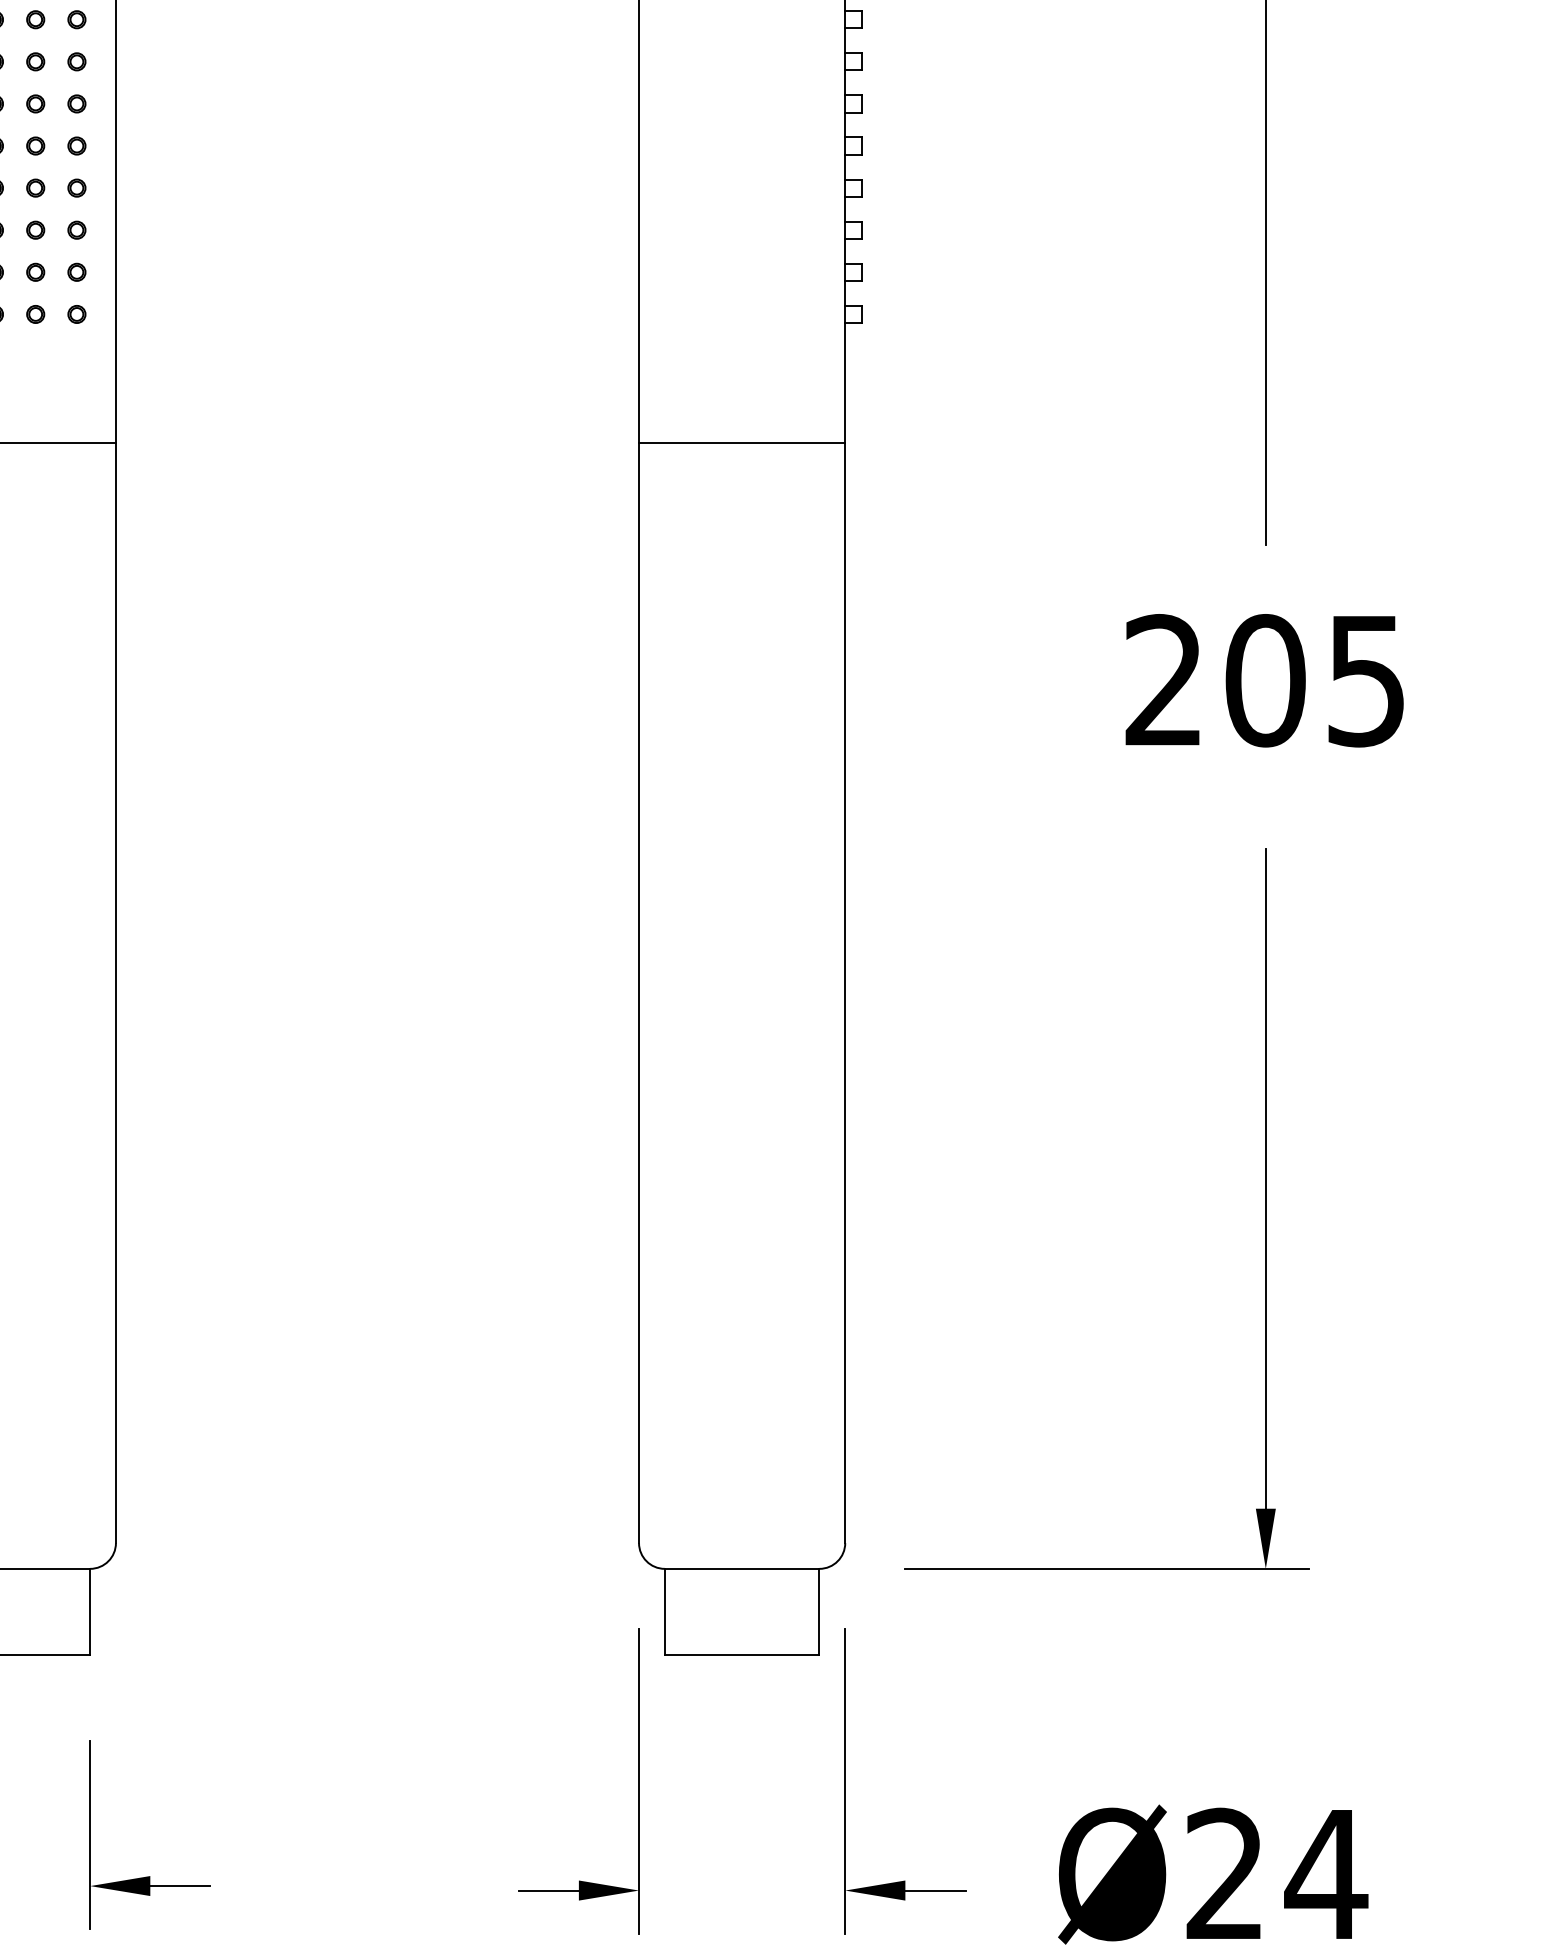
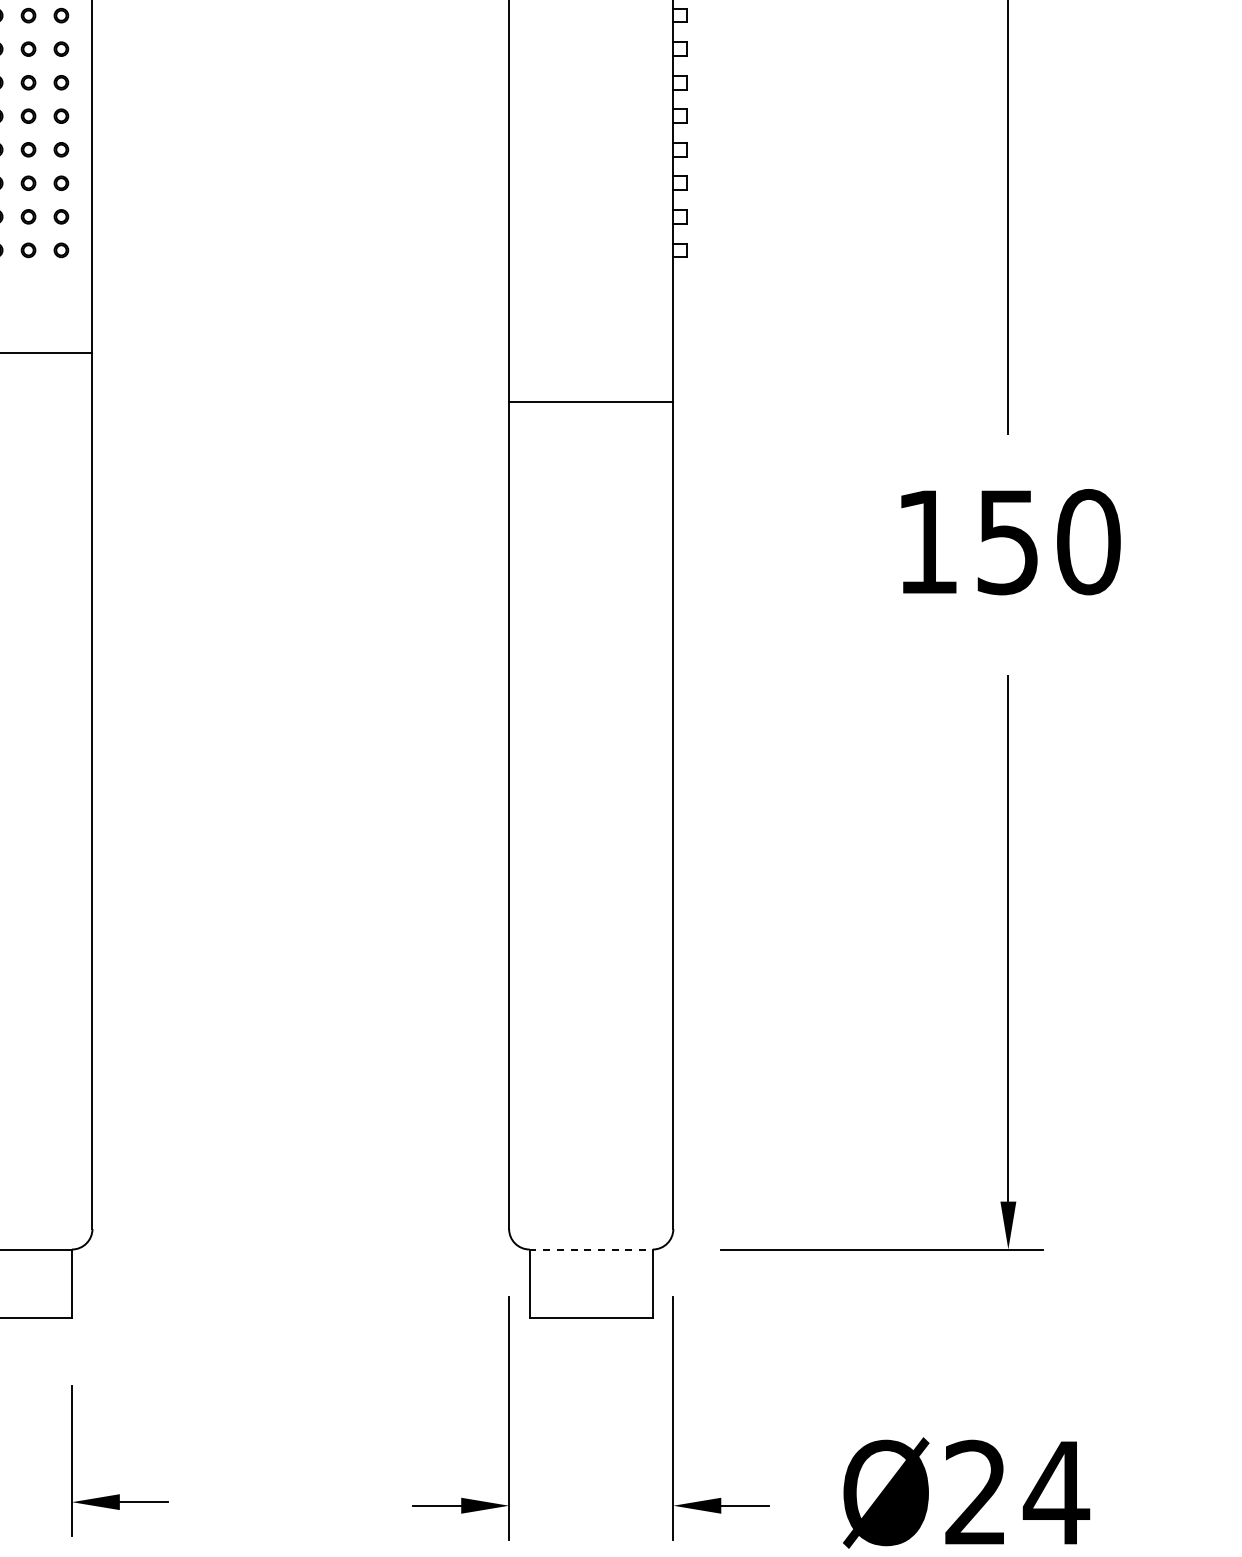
line: (742, 443) -> (591, 401), moved
text: (1265, 680) -> (1008, 541), 205 -> 150
line: (742, 1568) -> (591, 1249), solid -> dashed

